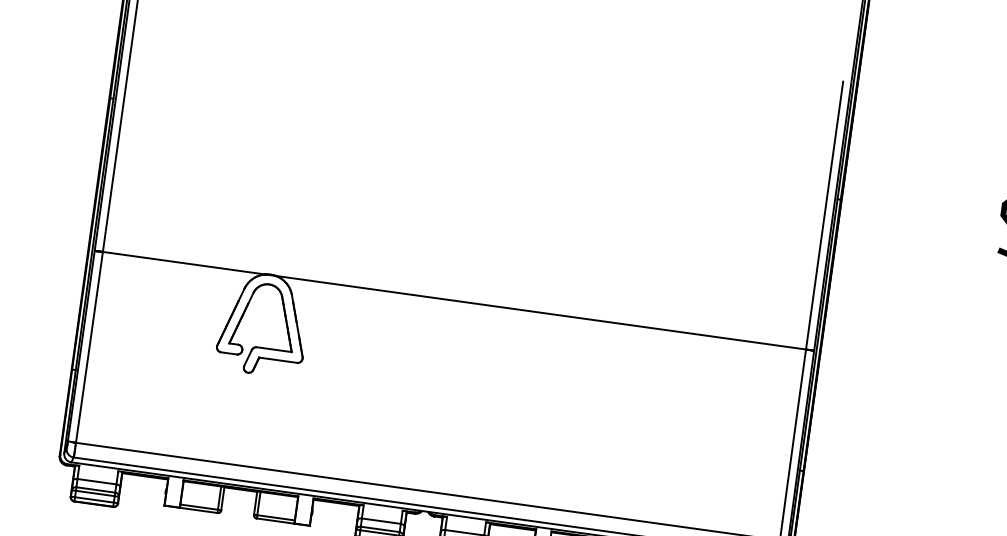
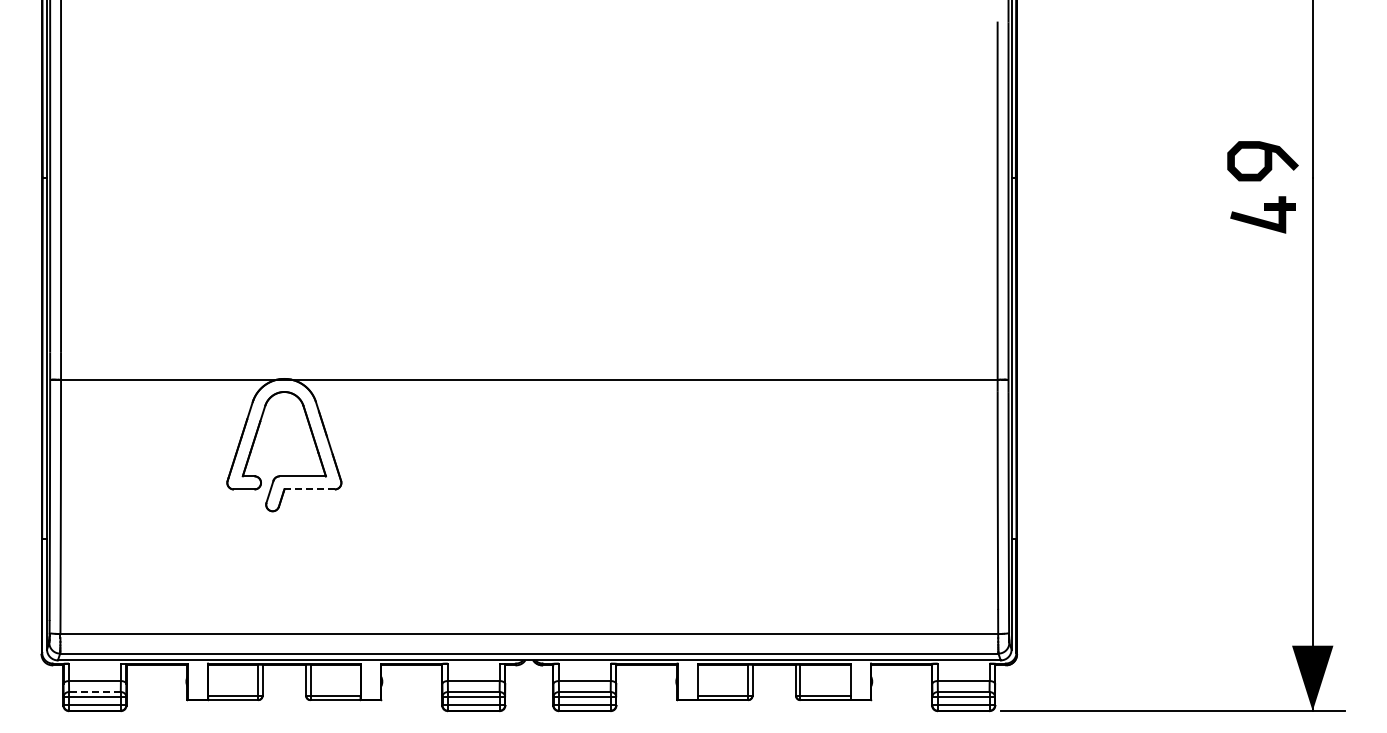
line: (278, 360) -> (310, 489), solid -> dashed
line: (95, 490) -> (94, 692), solid -> dashed

